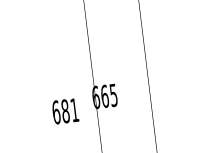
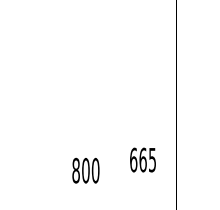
text: (104, 95) -> (142, 159), moved
text: (65, 111) -> (85, 170), 681 -> 800

